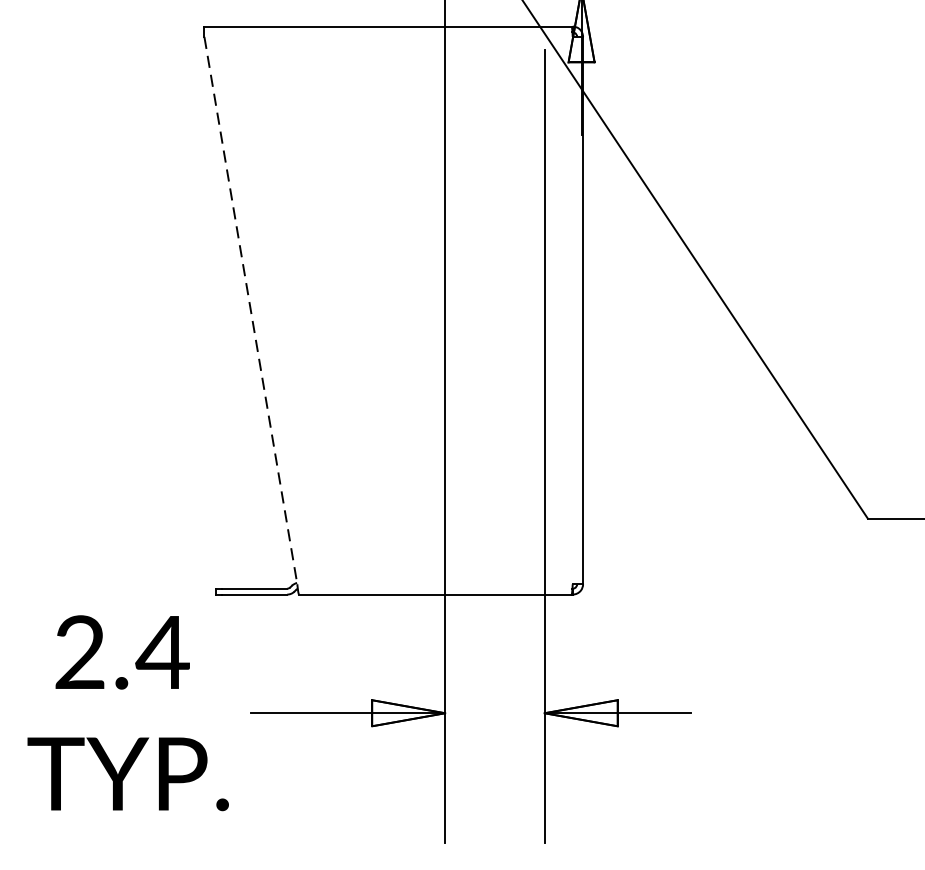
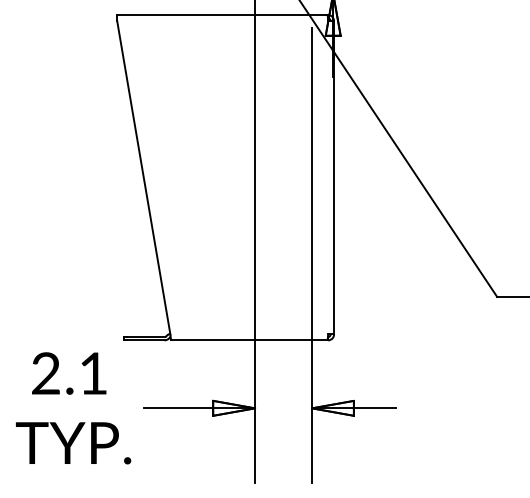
line: (250, 310) -> (143, 177), dashed -> solid
text: (161, 652) -> (92, 373), 2.4 -> 2.1

